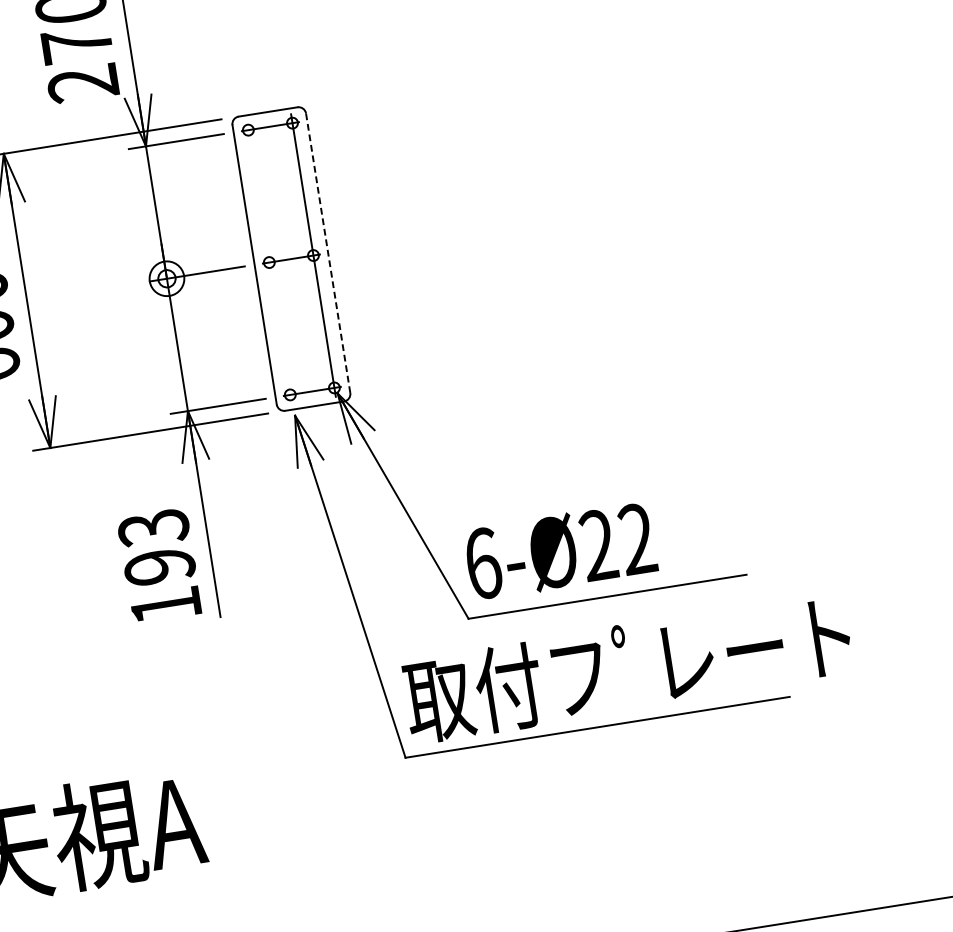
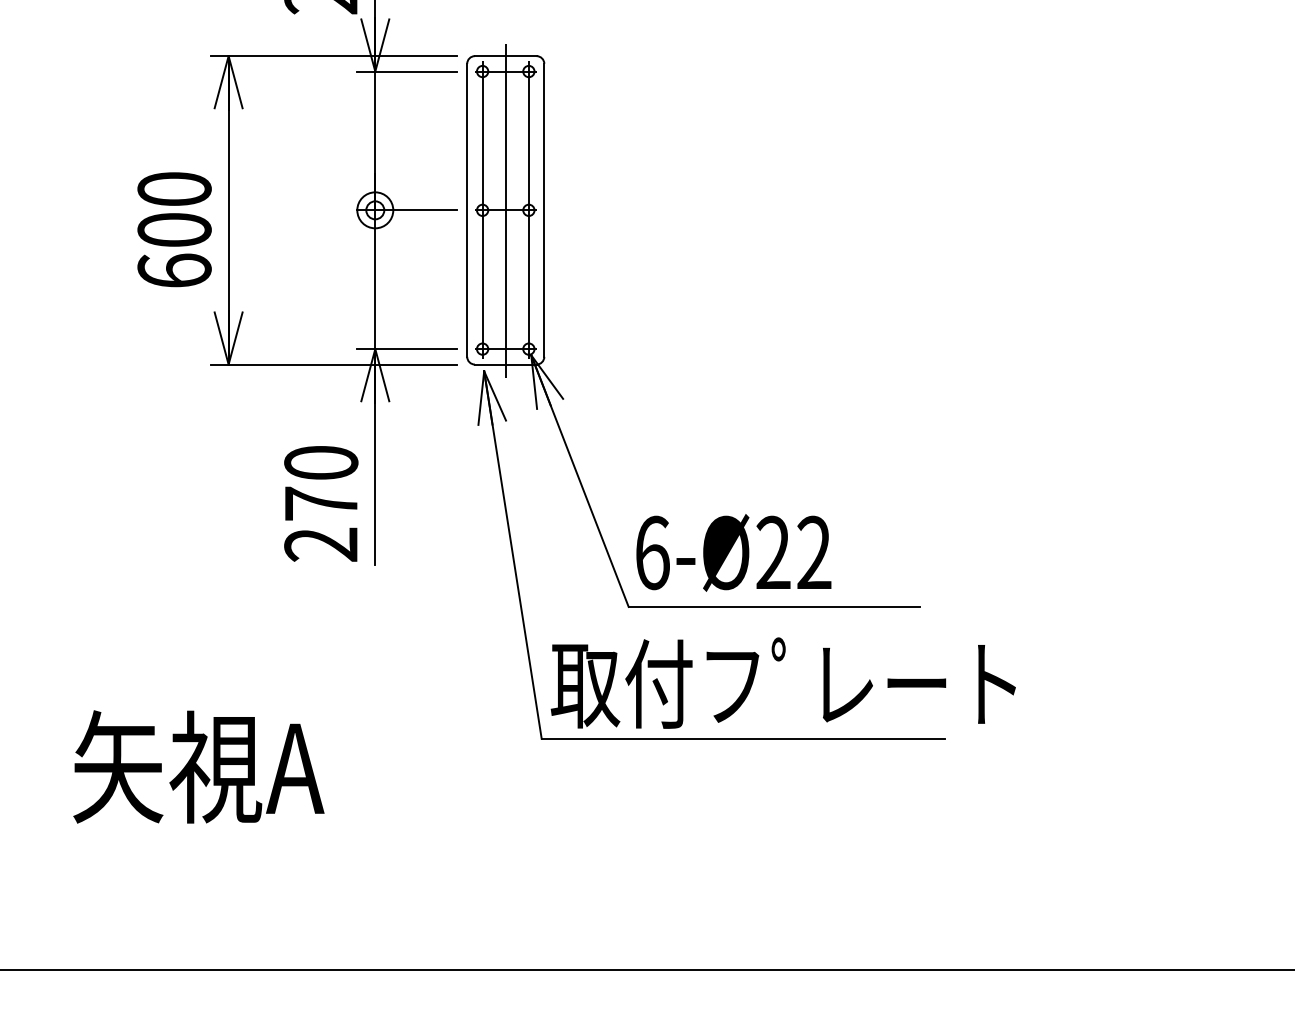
line: (328, 253) -> (544, 210), dashed -> solid
line: (291, 259) -> (505, 210), added
line: (269, 262) -> (482, 210), added
text: (159, 566) -> (321, 503), 193 -> 270

